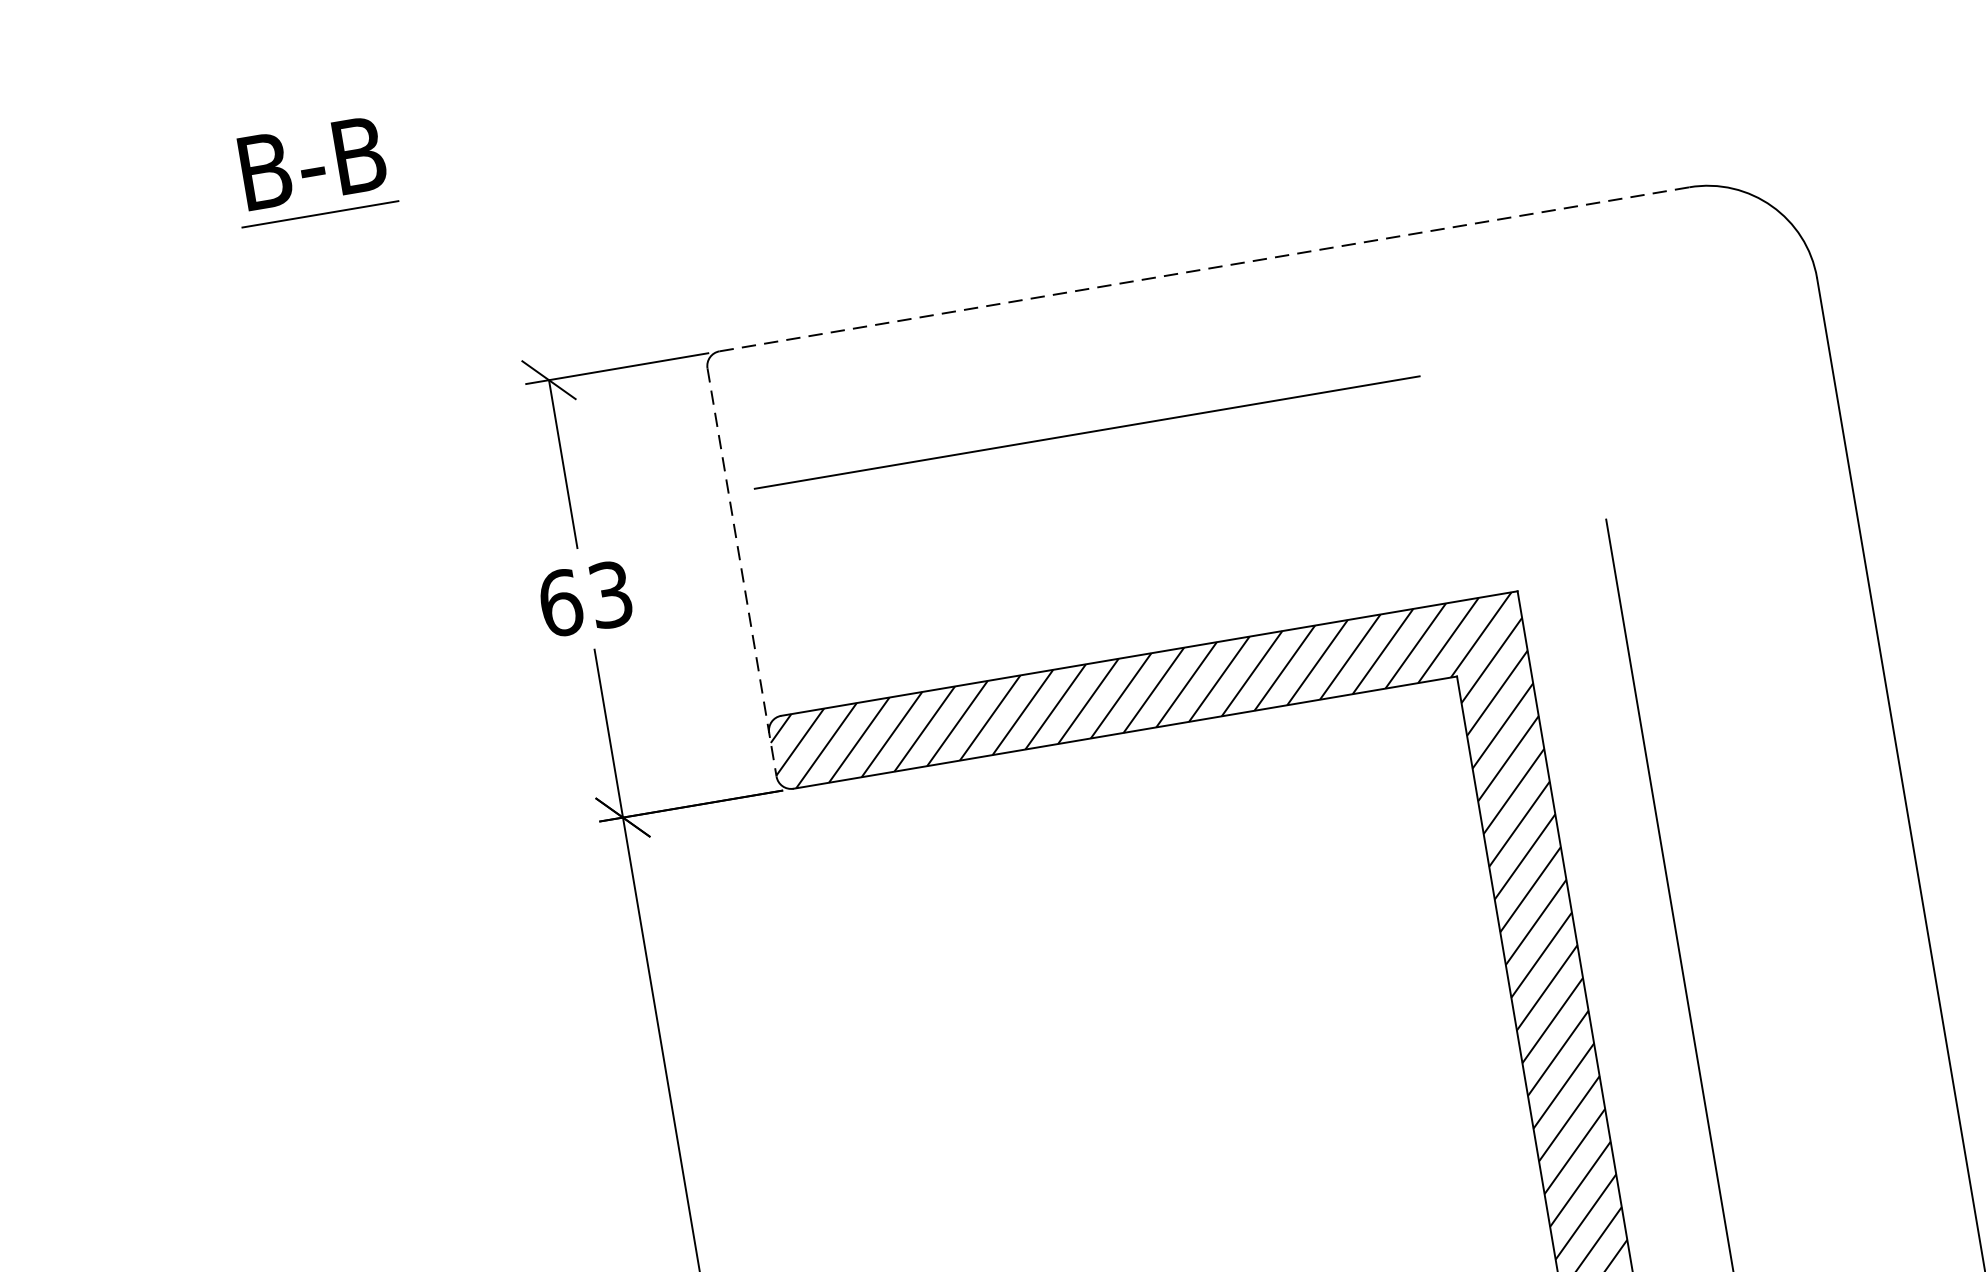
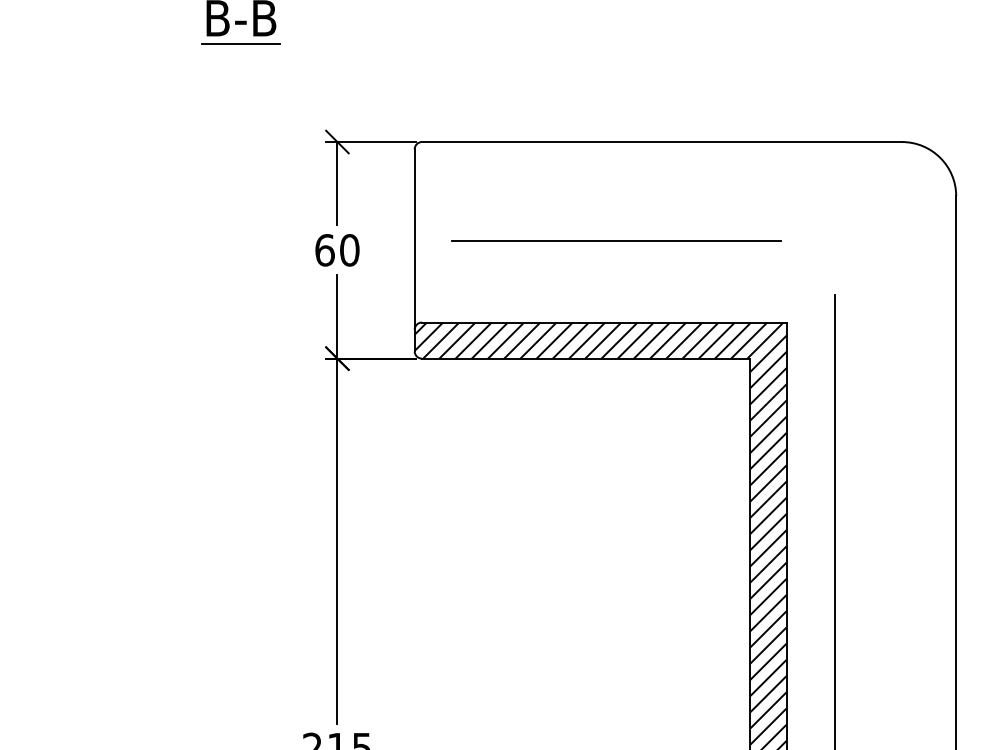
line: (1205, 270) -> (662, 142), dashed -> solid
line: (1087, 431) -> (616, 240), moved
line: (741, 572) -> (414, 250), dashed -> solid
text: (610, 595) -> (349, 250), 63 -> 60

